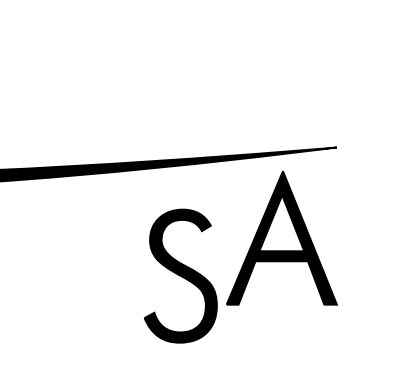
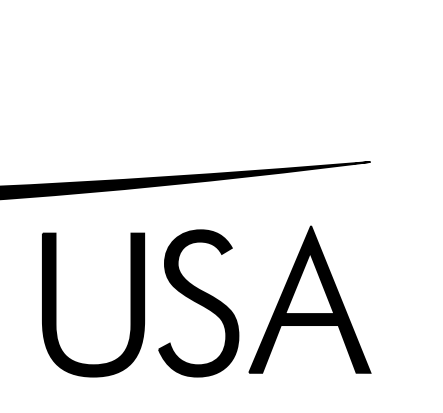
part: (281, 238) -> (309, 299), moved
part: (51, 277) -> (56, 304), added

